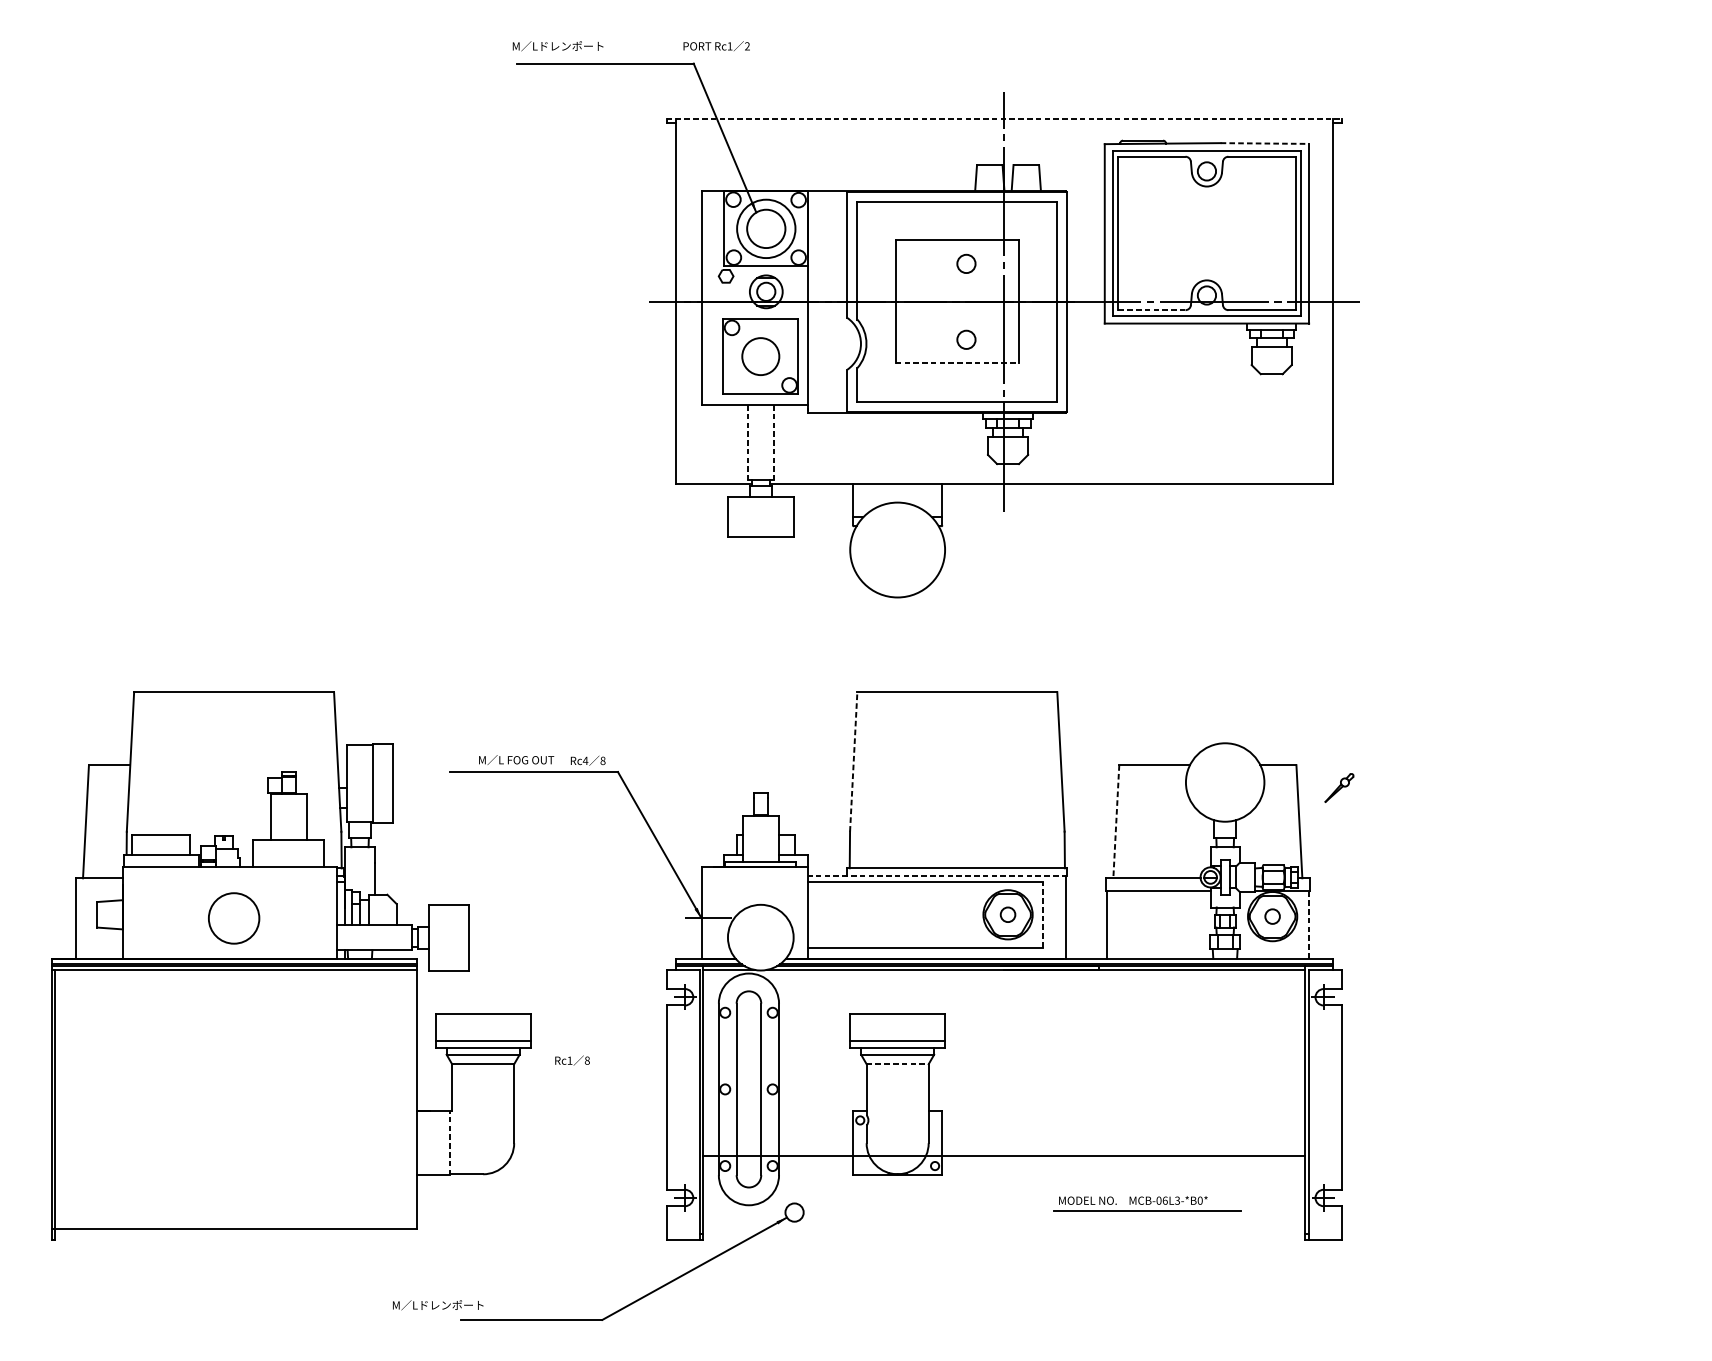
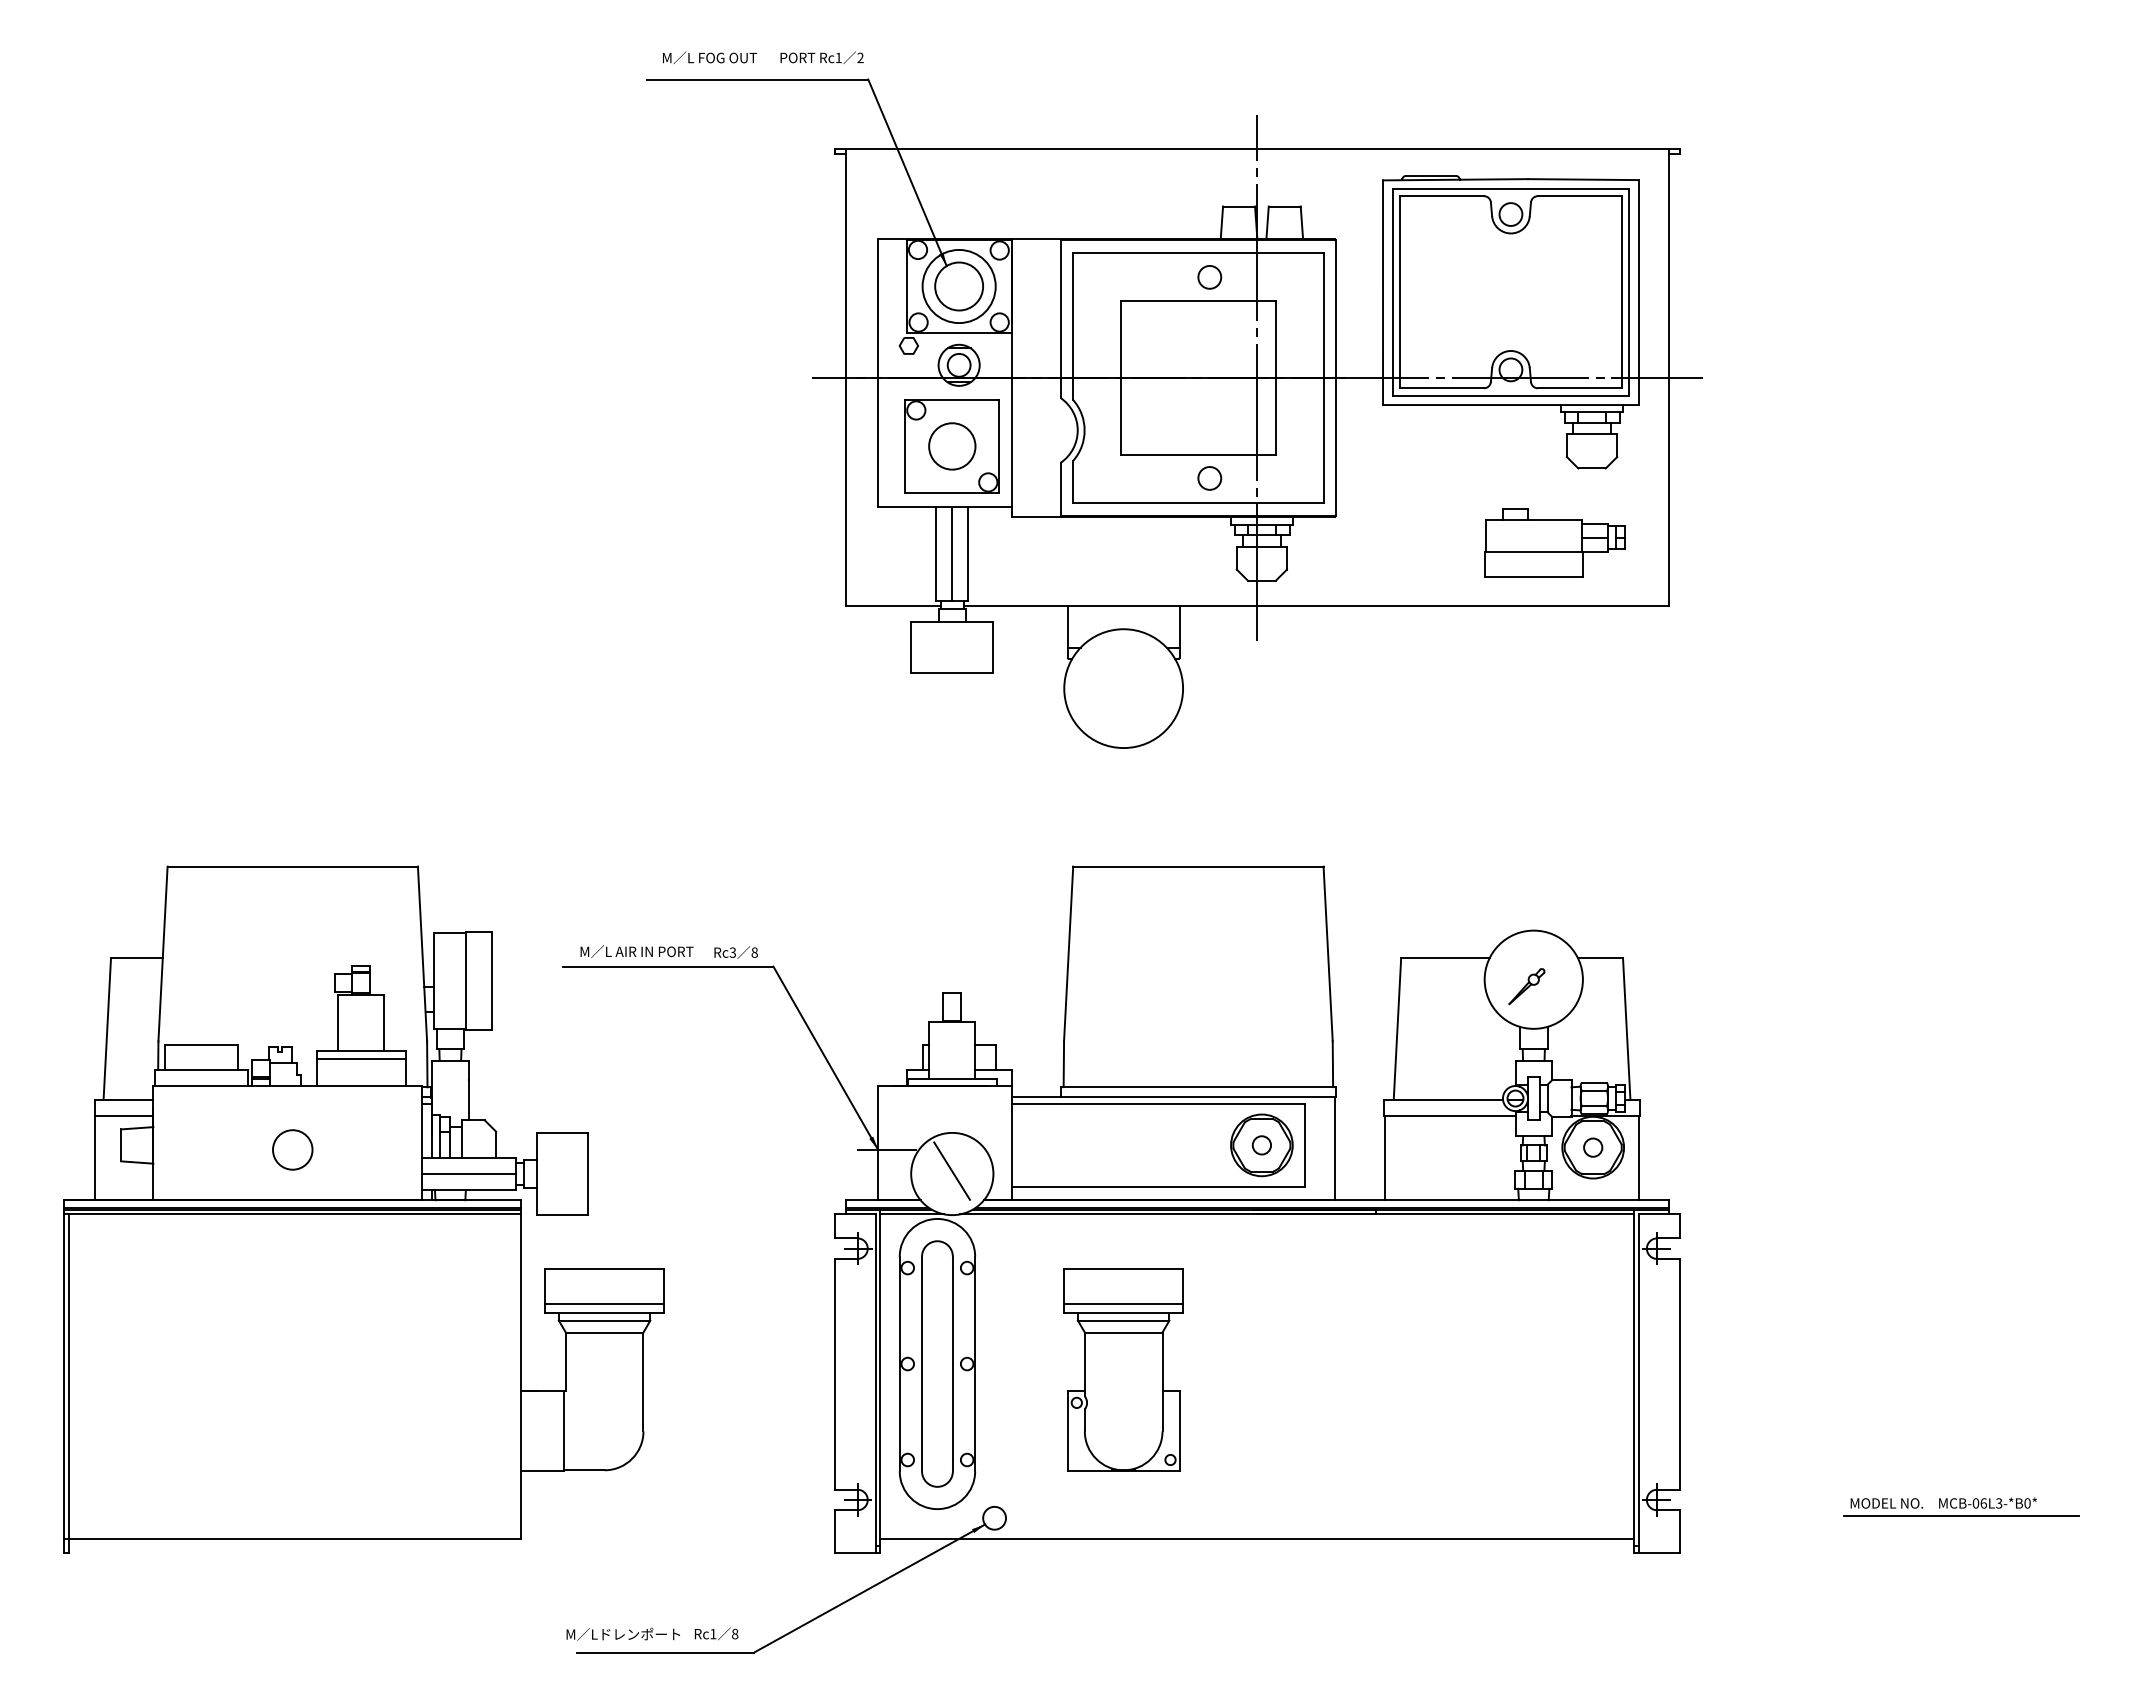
text: (558, 46) -> (699, 57), M／Lドレンポート -> M／L FOG OUT
text: (716, 46) -> (821, 57), moved
line: (1004, 119) -> (1257, 149), dashed -> solid
line: (1265, 143) -> (1584, 179), dashed -> solid
circle: (966, 264) -> (1209, 277), moved
line: (1152, 310) -> (1442, 388), dashed -> solid
circle: (966, 339) -> (1209, 478), moved
line: (957, 363) -> (1198, 455), dashed -> solid
part: (1241, 433) -> (1554, 542), added
line: (748, 442) -> (936, 553), dashed -> solid
line: (760, 442) -> (952, 554), added
line: (773, 442) -> (968, 553), dashed -> solid
text: (505, 759) -> (632, 951), M／L FOG OUT -> M／L AIR IN PORT
text: (585, 760) -> (732, 952), Rc4 -> Rc3
line: (853, 761) -> (1068, 953), dashed -> solid
part: (1339, 787) -> (1526, 986), moved
line: (1116, 821) -> (1397, 1028), dashed -> solid
line: (288, 845) -> (360, 1058), added
line: (937, 876) -> (1173, 1097), dashed -> solid
line: (99, 890) -> (124, 1115), added
line: (1042, 914) -> (1305, 1144), dashed -> solid
circle: (233, 918) -> (292, 1149), size x0.62
line: (1308, 924) -> (1638, 1157), dashed -> solid
line: (760, 934) -> (951, 1170), added
line: (374, 938) -> (468, 1174), added
text: (572, 1060) -> (716, 1633), moved
line: (897, 1064) -> (1123, 1332), dashed -> solid
line: (450, 1143) -> (563, 1431), dashed -> solid
line: (1004, 1155) -> (1257, 1538), moved
part: (1147, 1203) -> (1961, 1506), moved
text: (437, 1304) -> (622, 1633), moved

